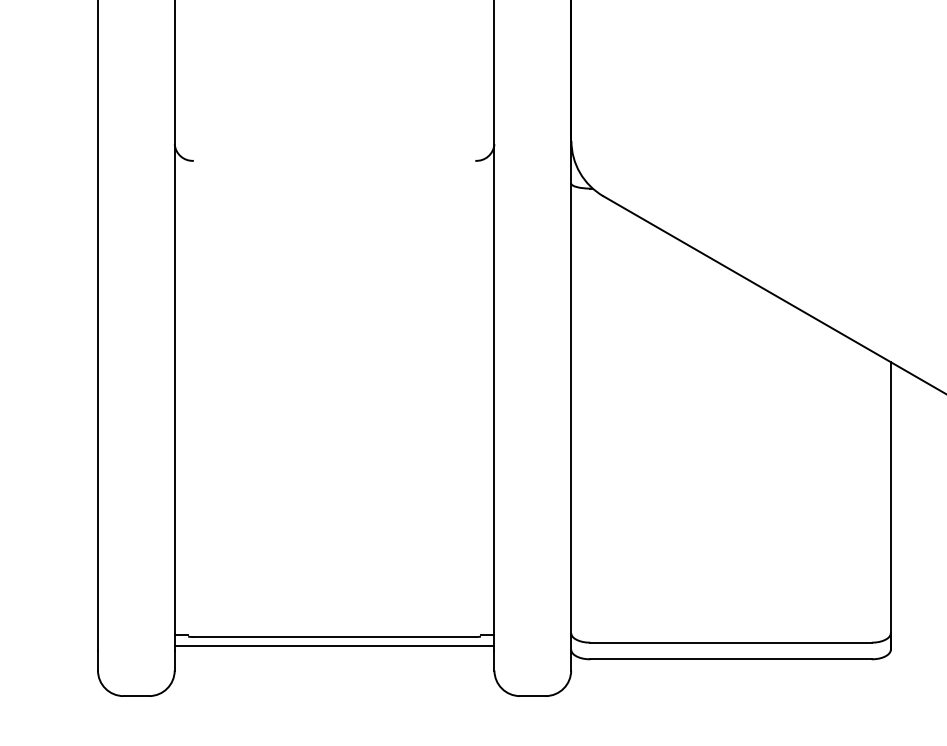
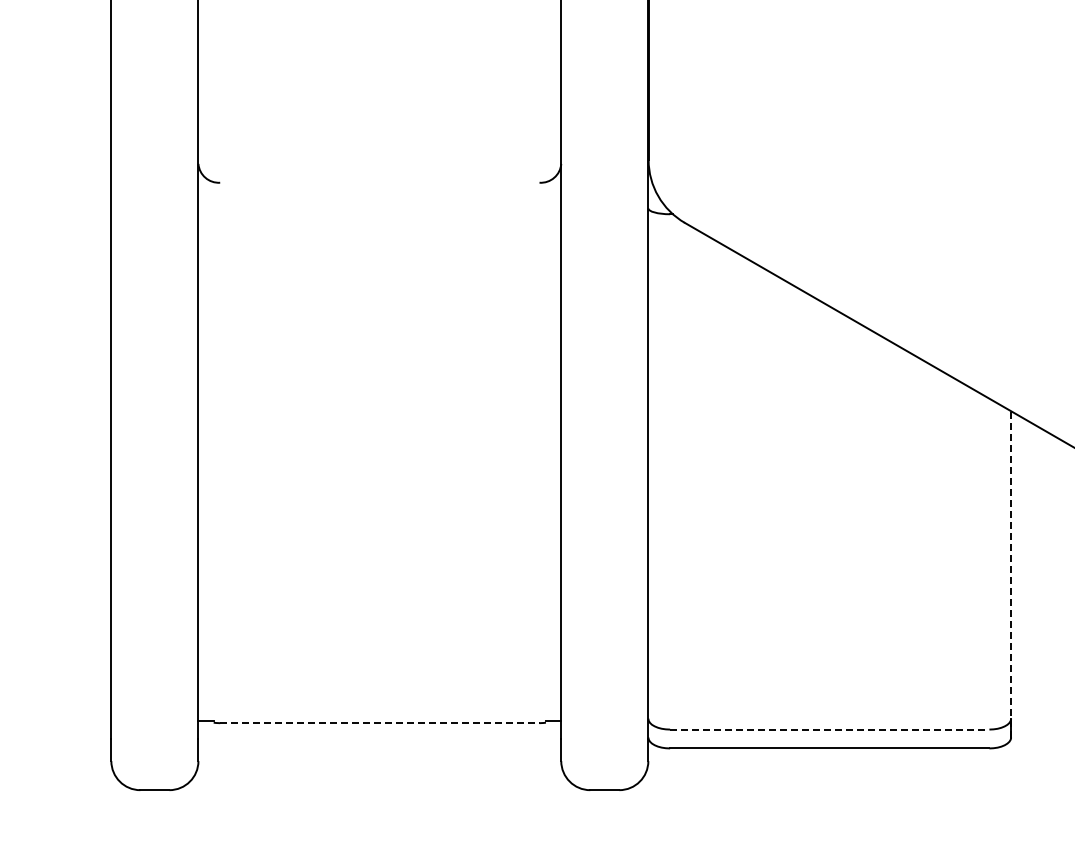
line: (891, 505) -> (1011, 573), solid -> dashed
line: (334, 637) -> (379, 723), solid -> dashed
line: (730, 642) -> (829, 729), solid -> dashed
line: (334, 646) -> (379, 733), removed

